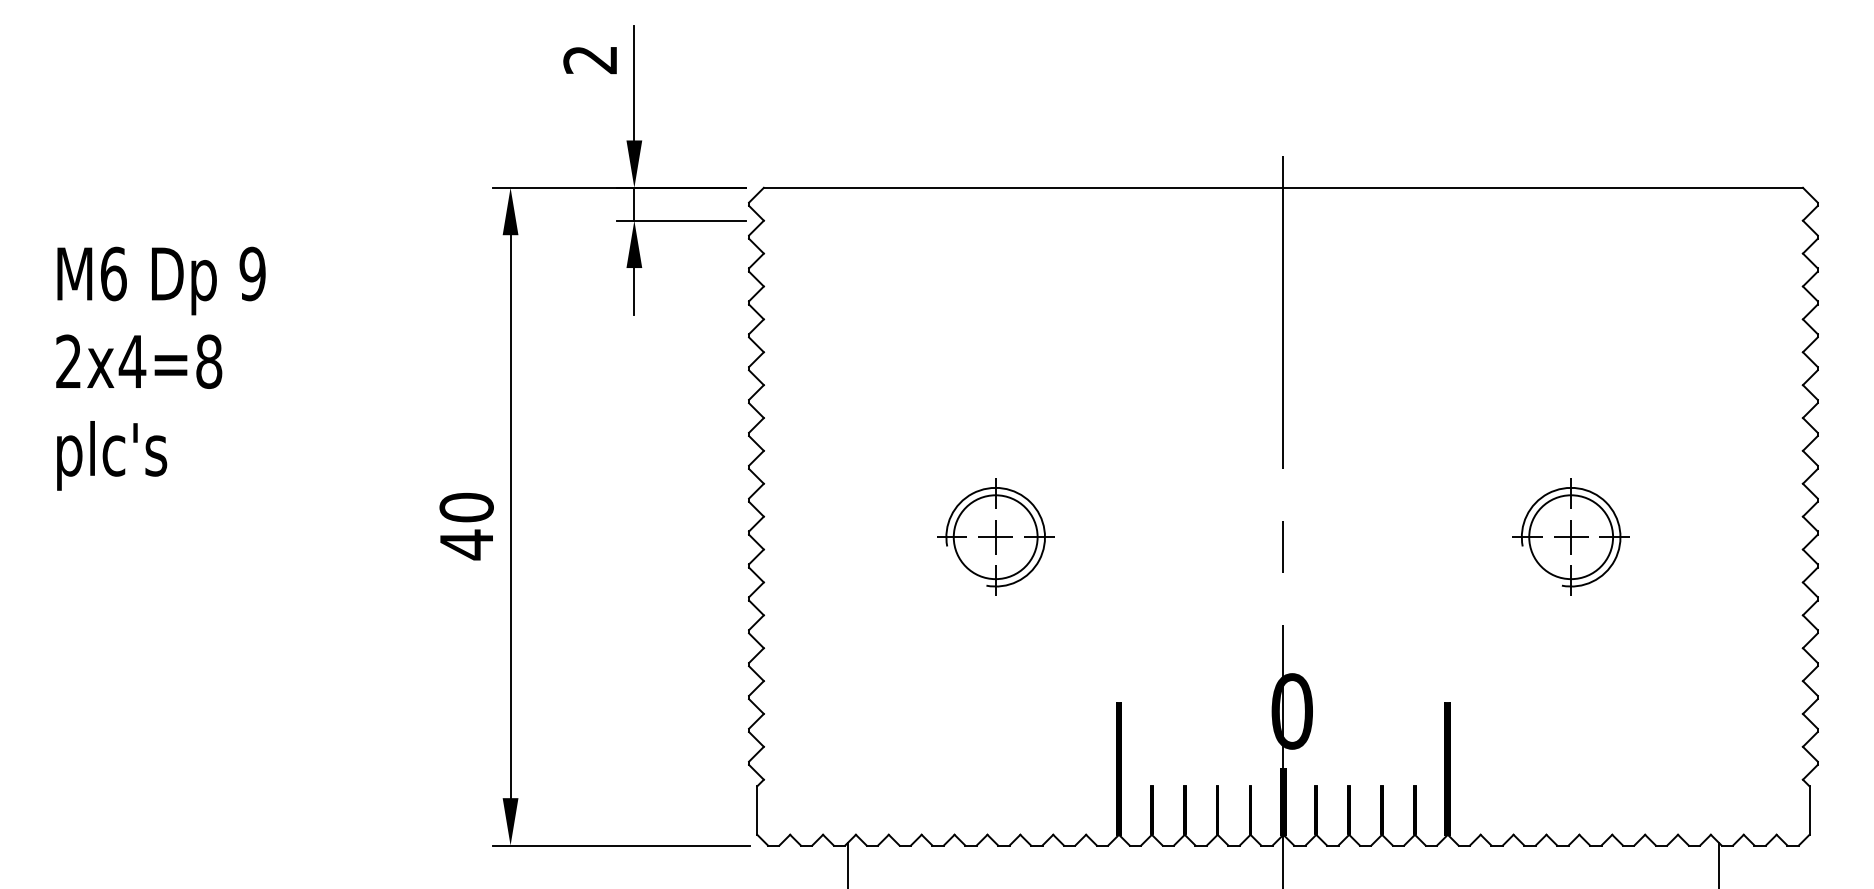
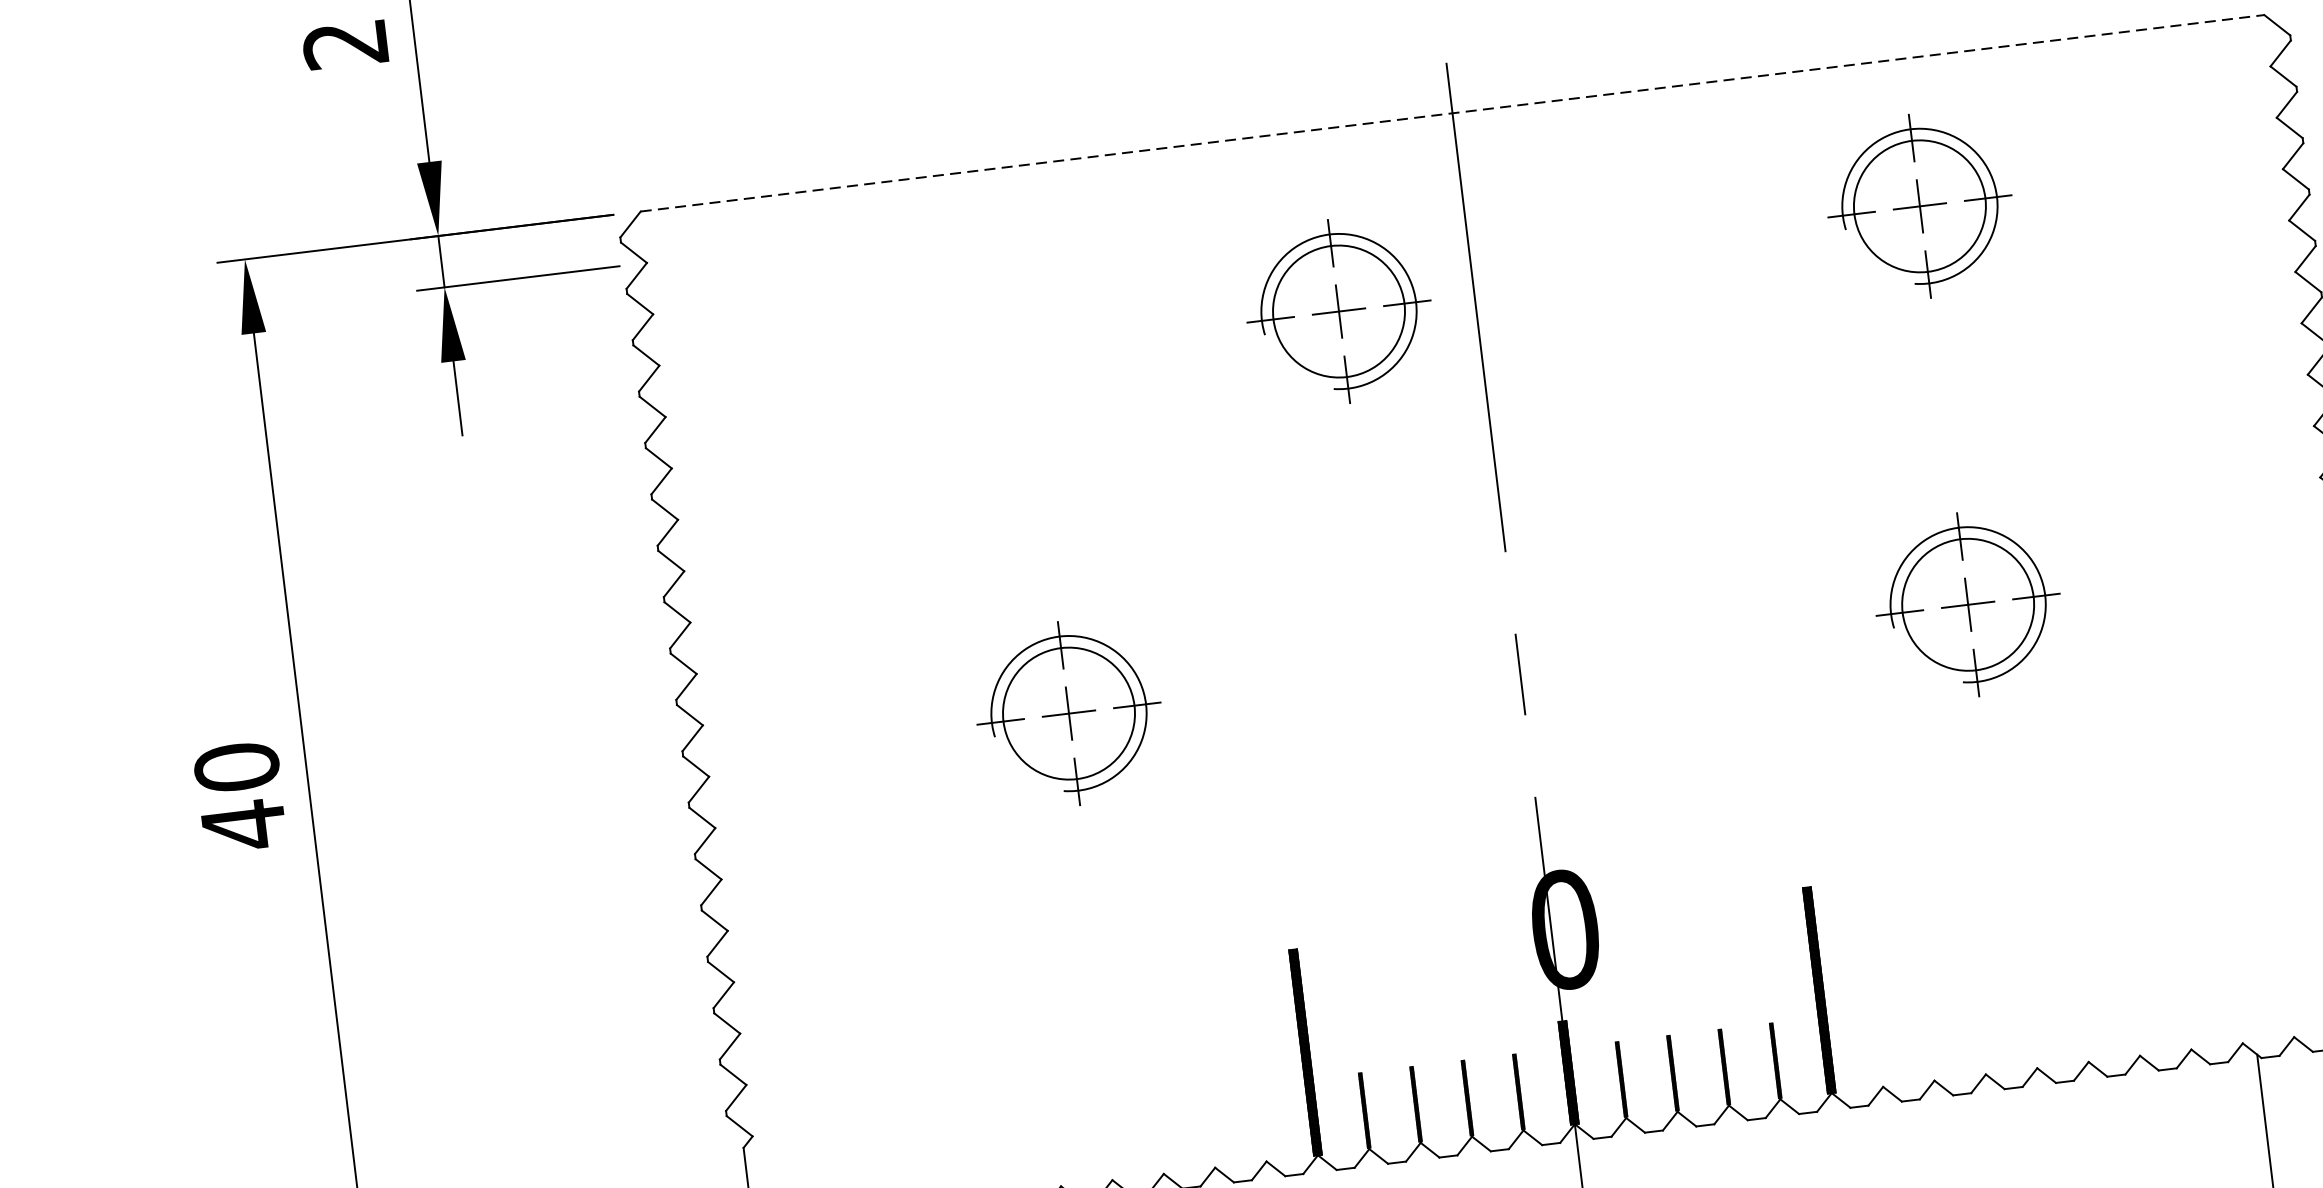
line: (1283, 187) -> (1452, 112), solid -> dashed
part: (1570, 281) -> (1918, 205), added
part: (1196, 303) -> (1338, 310), added

